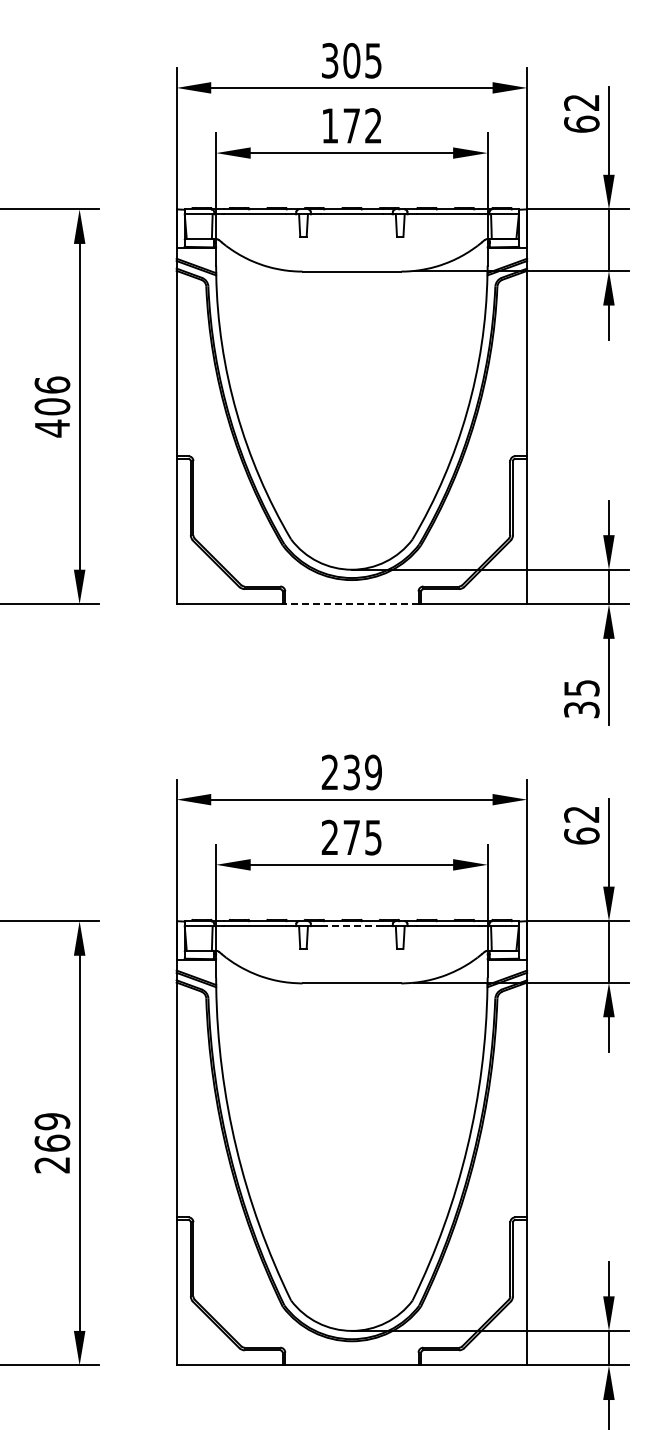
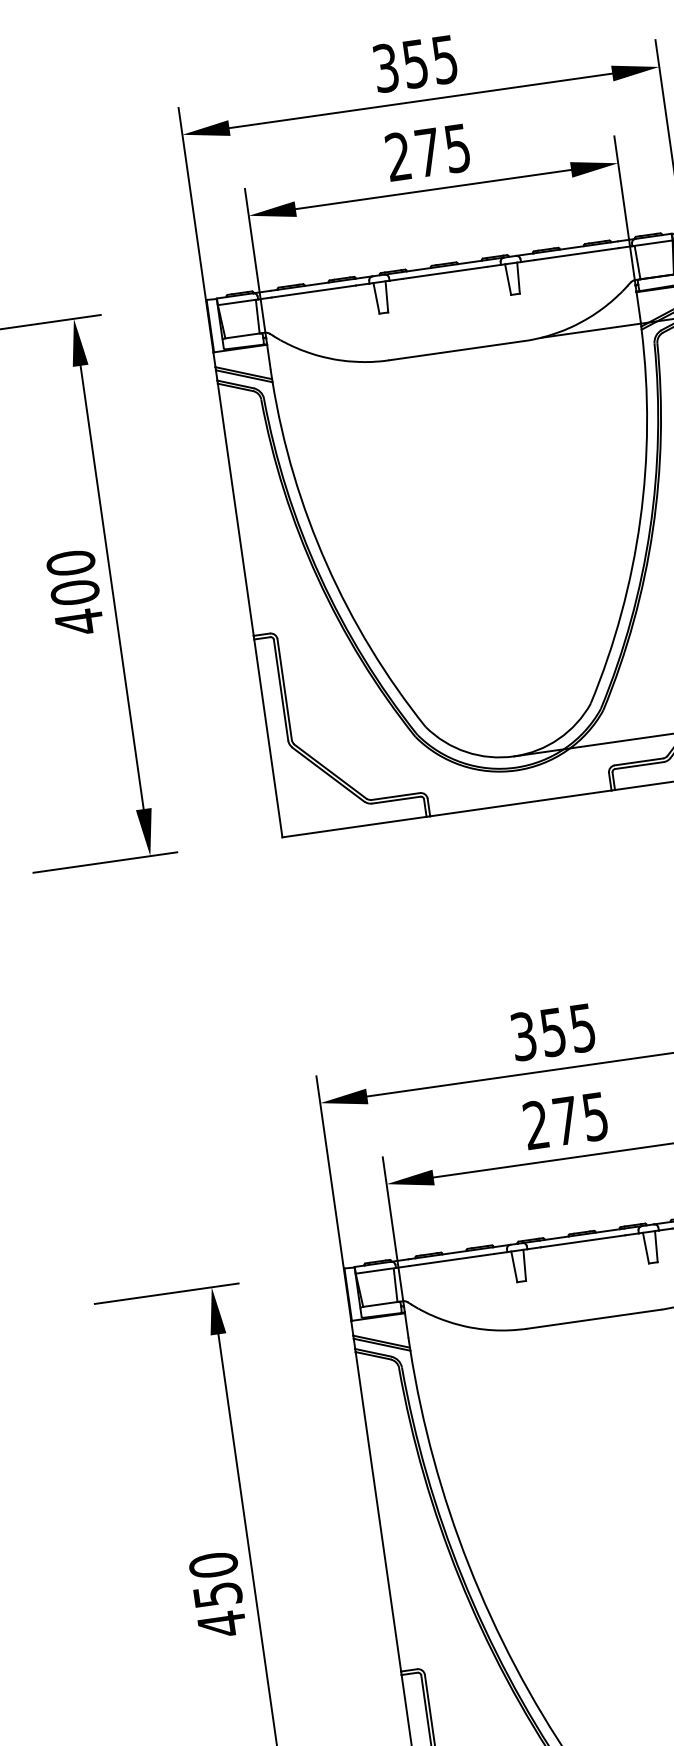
text: (351, 60) -> (415, 63), 305 -> 355
text: (351, 125) -> (427, 152), 172 -> 275
text: (52, 384) -> (70, 562), 406 -> 400
line: (351, 604) -> (520, 803), dashed -> solid
text: (351, 772) -> (552, 1032), 239 -> 355
line: (351, 926) -> (582, 1241), dashed -> solid
text: (52, 1143) -> (217, 1595), 269 -> 450

